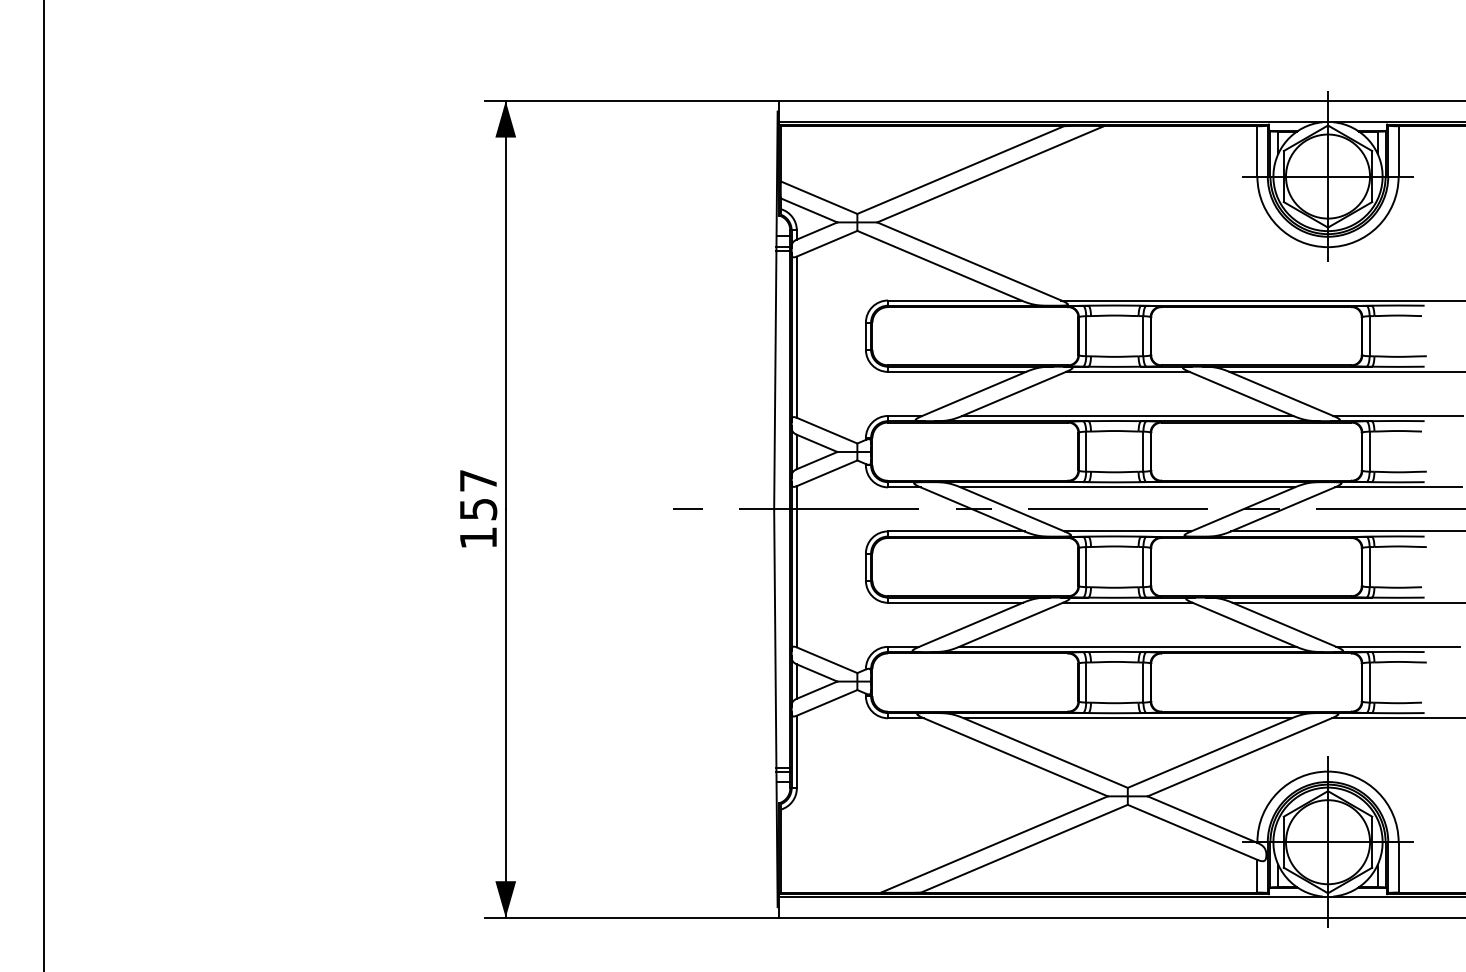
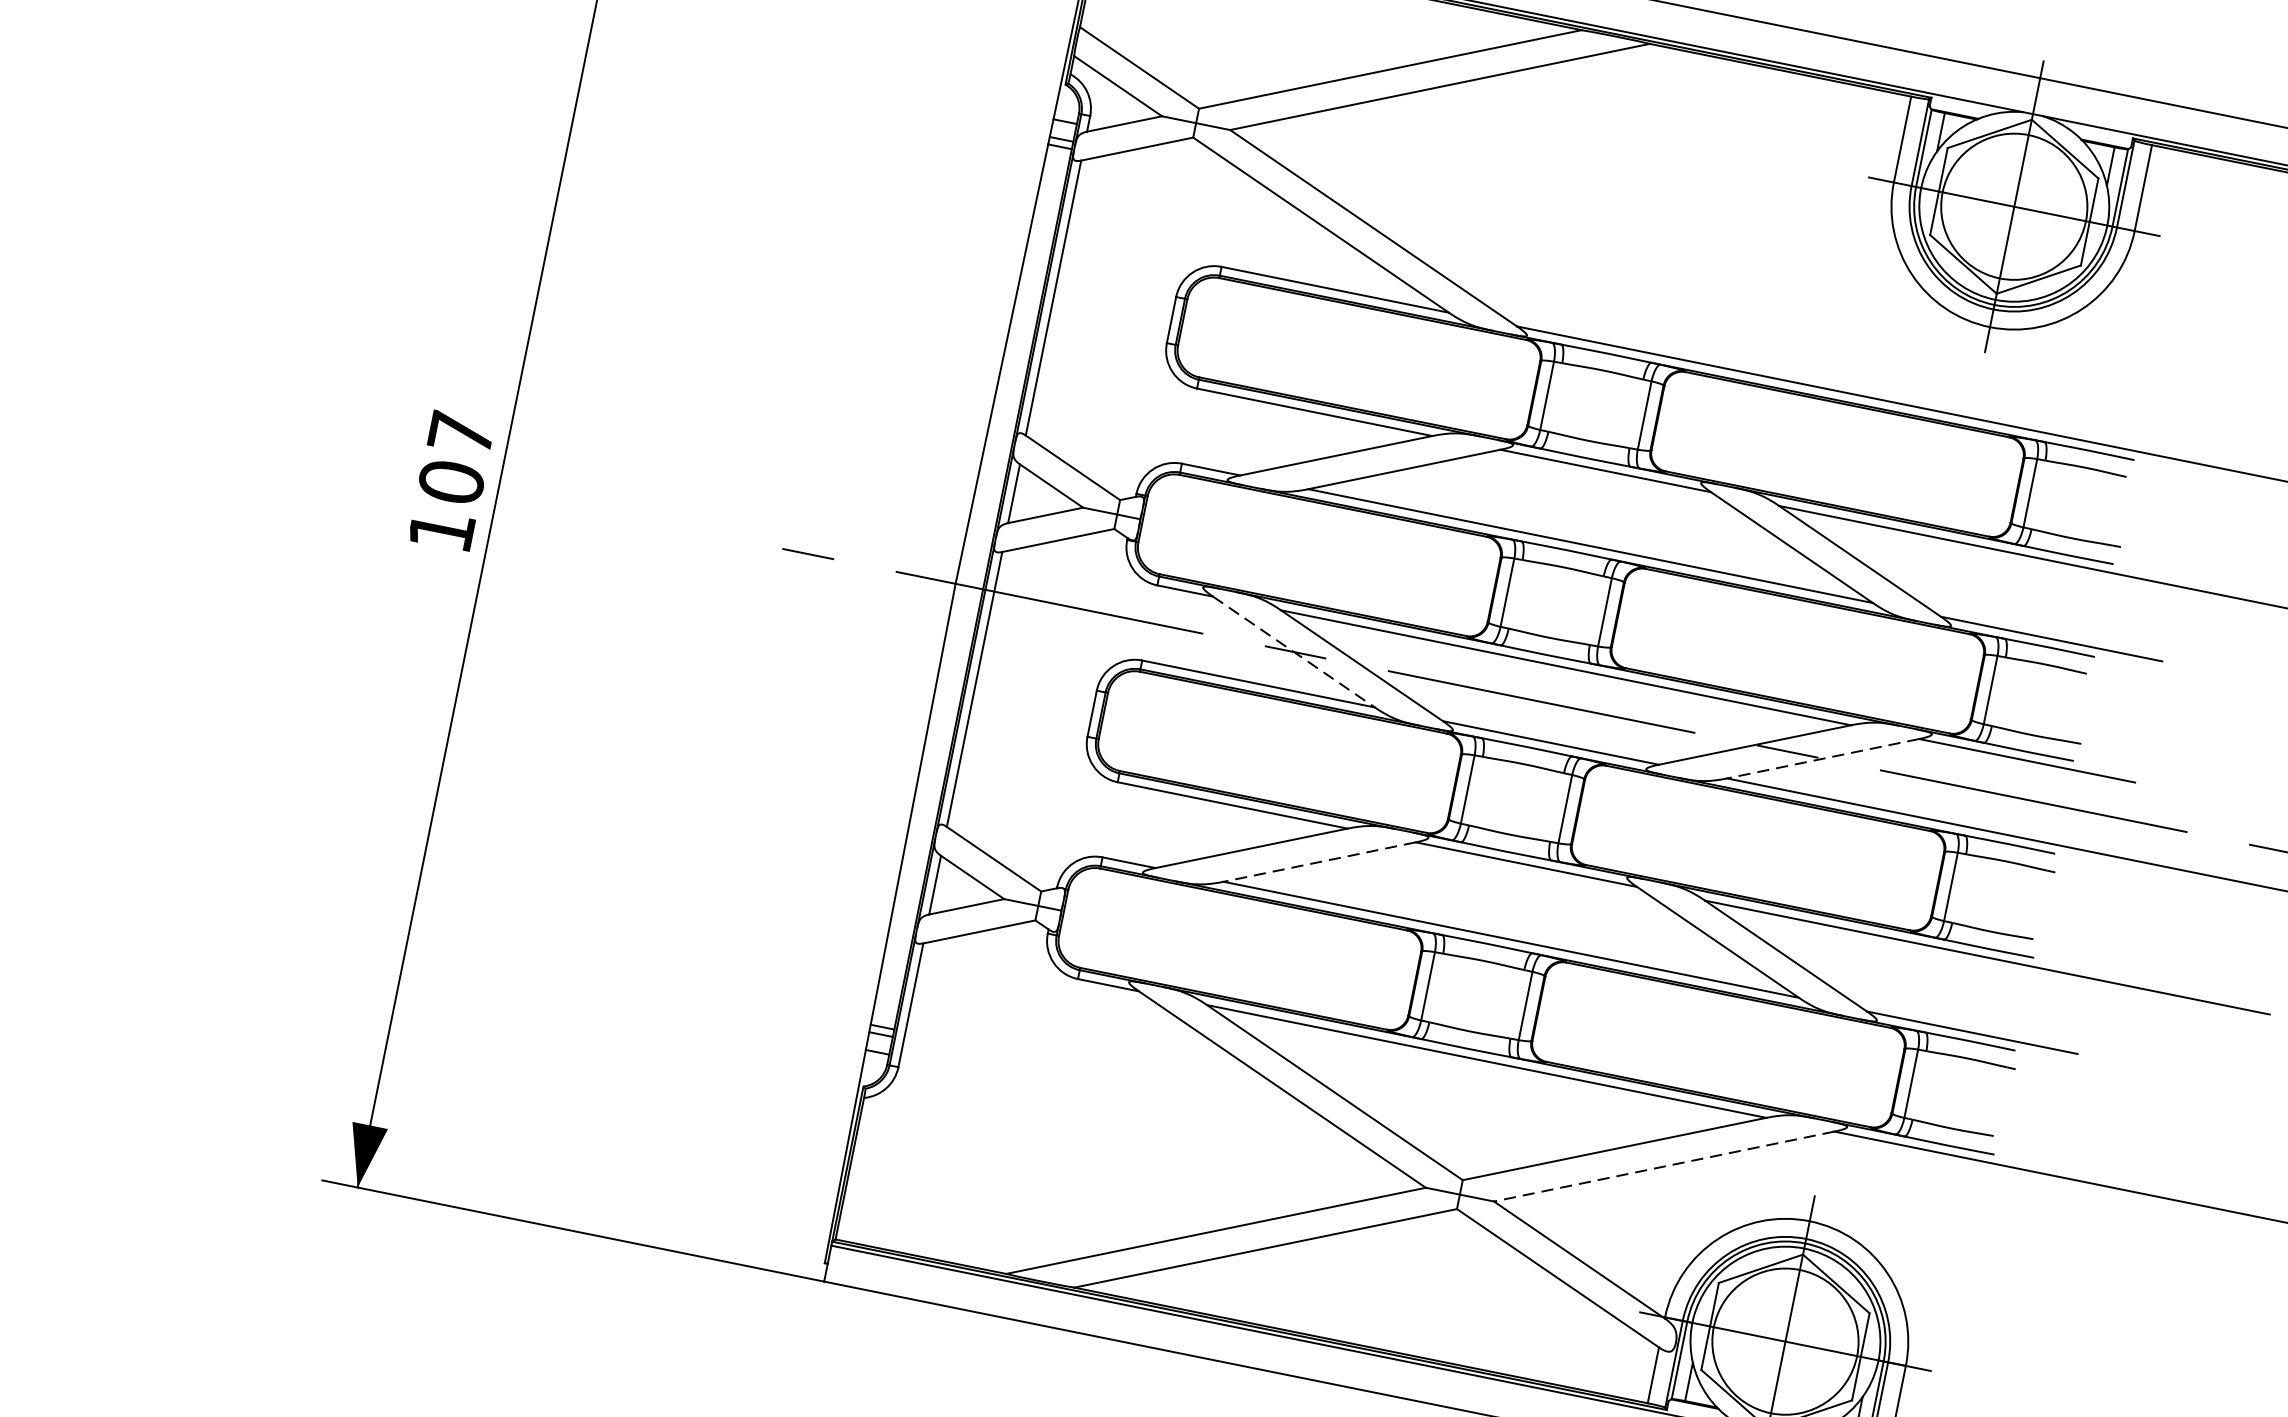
text: (478, 509) -> (451, 482), 157 -> 107
line: (973, 509) -> (1295, 652), solid -> dashed
line: (1282, 509) -> (1822, 758), solid -> dashed
line: (1010, 625) -> (1318, 863), solid -> dashed
line: (1239, 757) -> (1663, 1166), solid -> dashed

